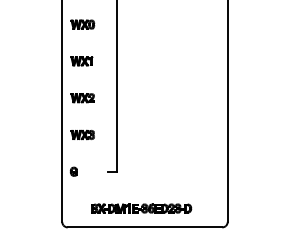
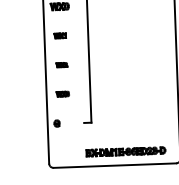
part: (81, 61) -> (59, 35), size x0.7
part: (82, 98) -> (61, 65), size x0.6
part: (82, 134) -> (62, 93), size x0.7
part: (141, 208) -> (125, 151), moved

